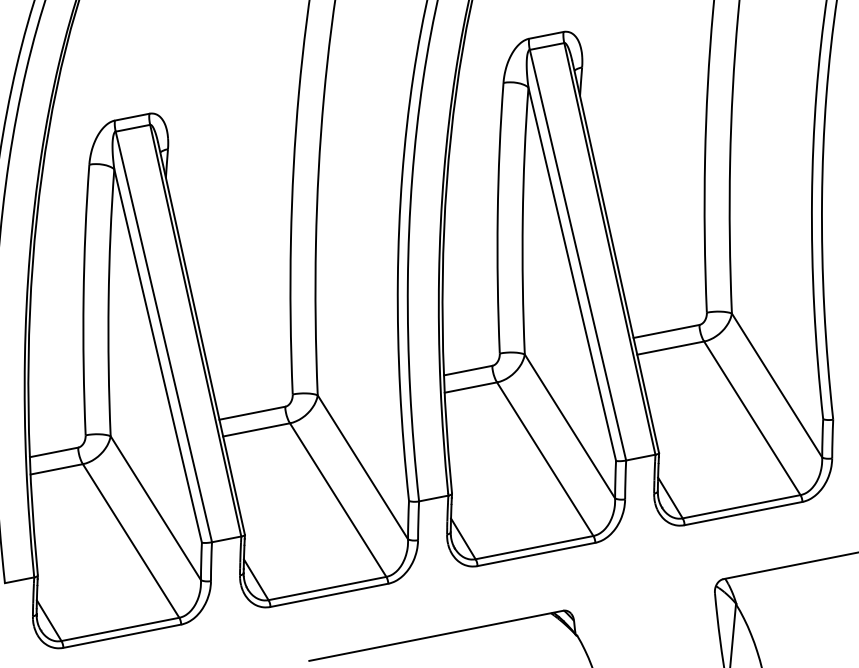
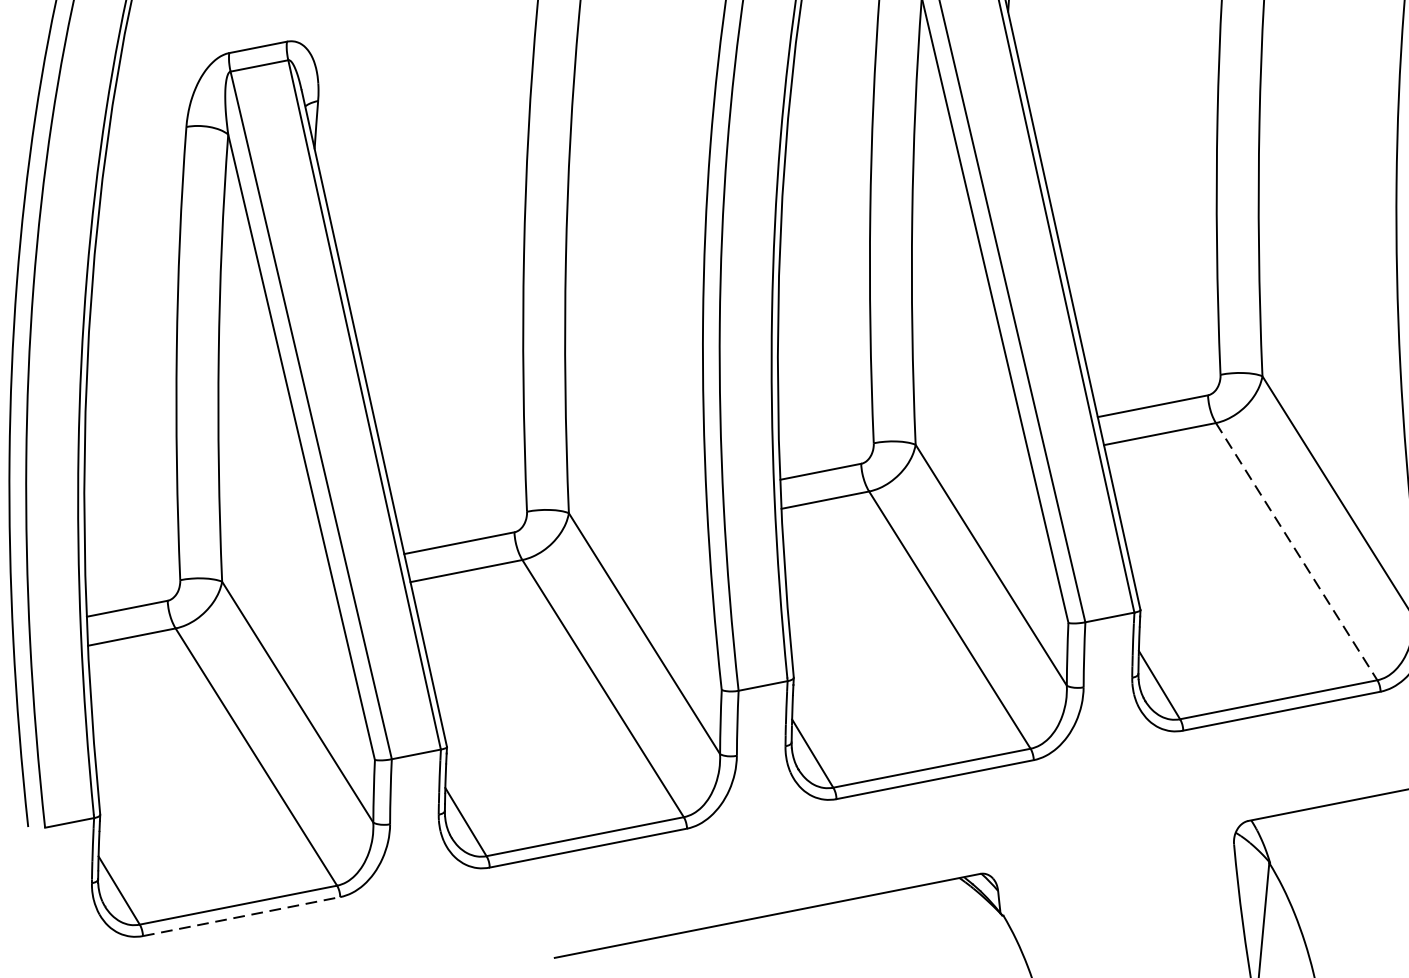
line: (752, 418) -> (1296, 551), solid -> dashed
line: (122, 636) -> (241, 917), solid -> dashed

